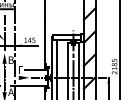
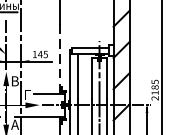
line: (44, 43) -> (60, 58), solid -> dashed

